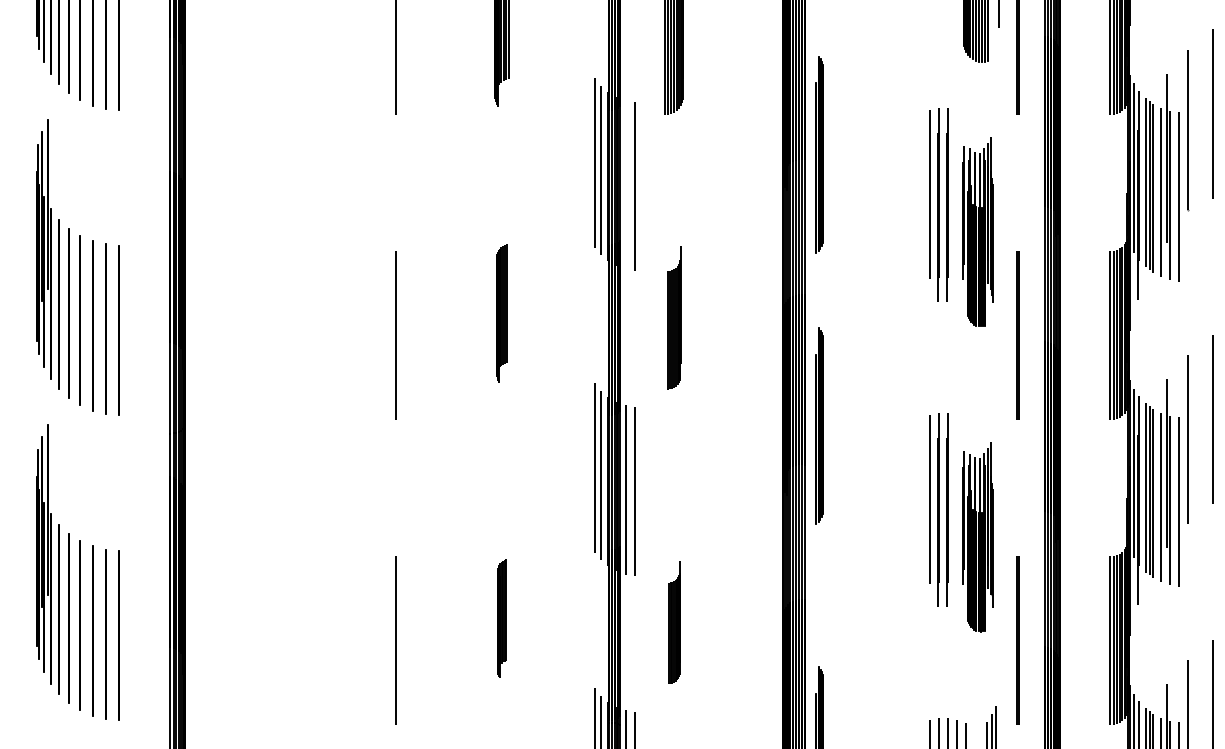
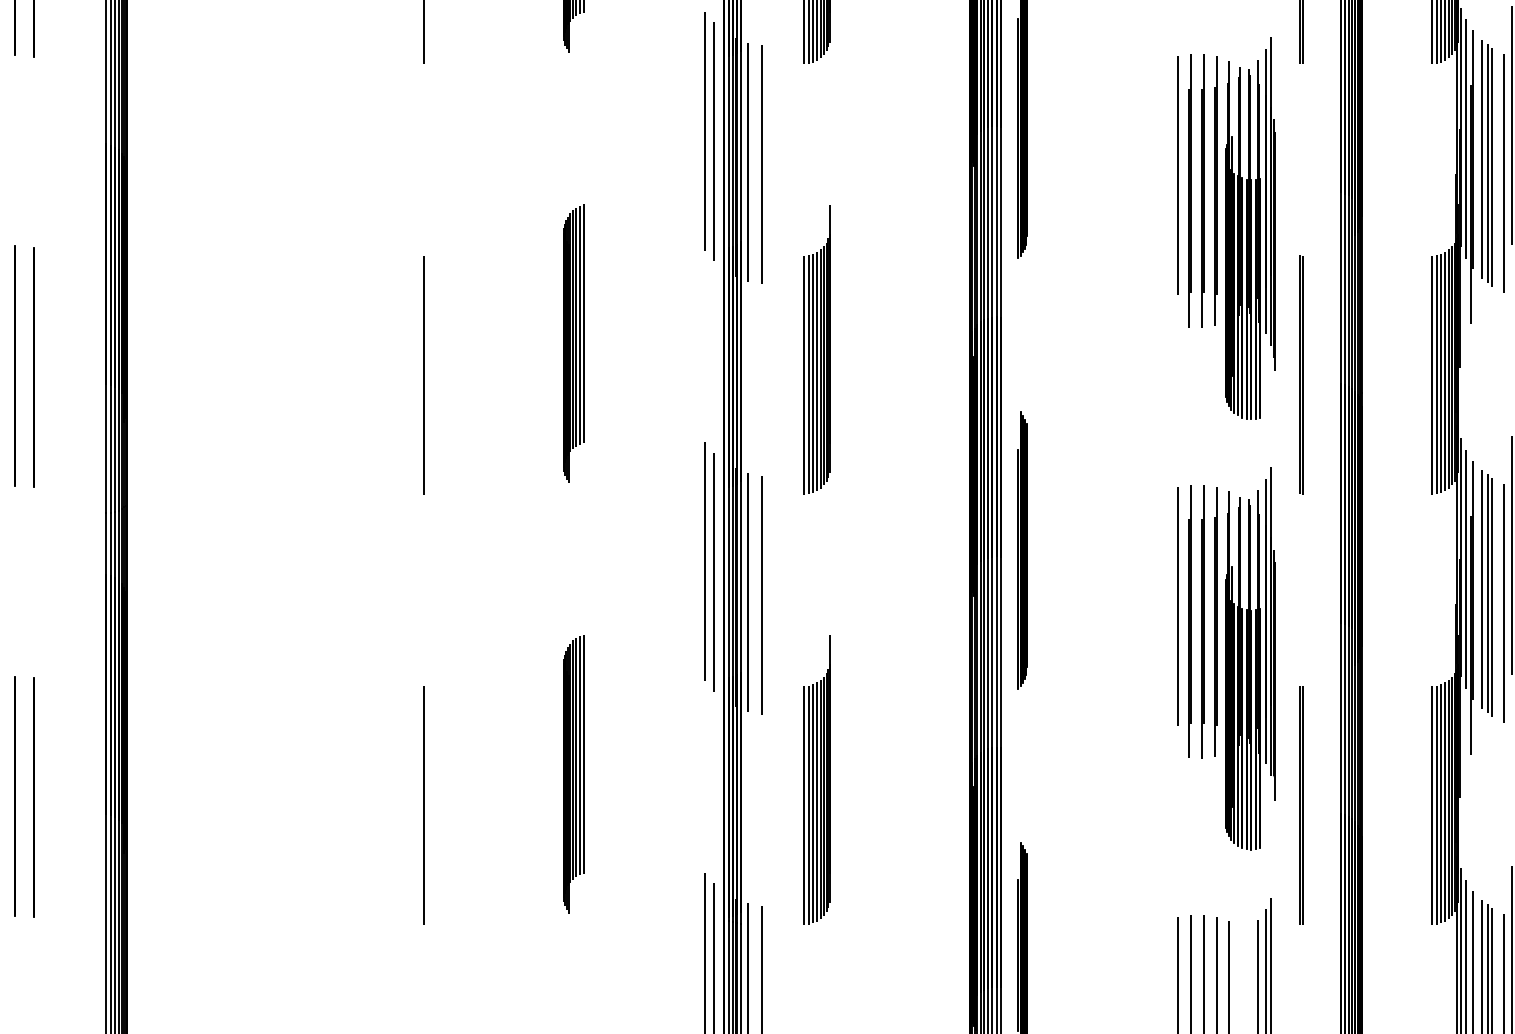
line: (625, 184) -> (748, 161), added
part: (977, 231) -> (1244, 228), size x1.43
part: (501, 313) -> (573, 343), size x1.43
part: (673, 317) -> (815, 349), size x1.43
part: (819, 425) -> (1021, 549), moved
part: (977, 536) -> (1244, 658), size x1.43
part: (501, 618) -> (573, 774), size x1.67
part: (673, 622) -> (815, 779), size x1.67

